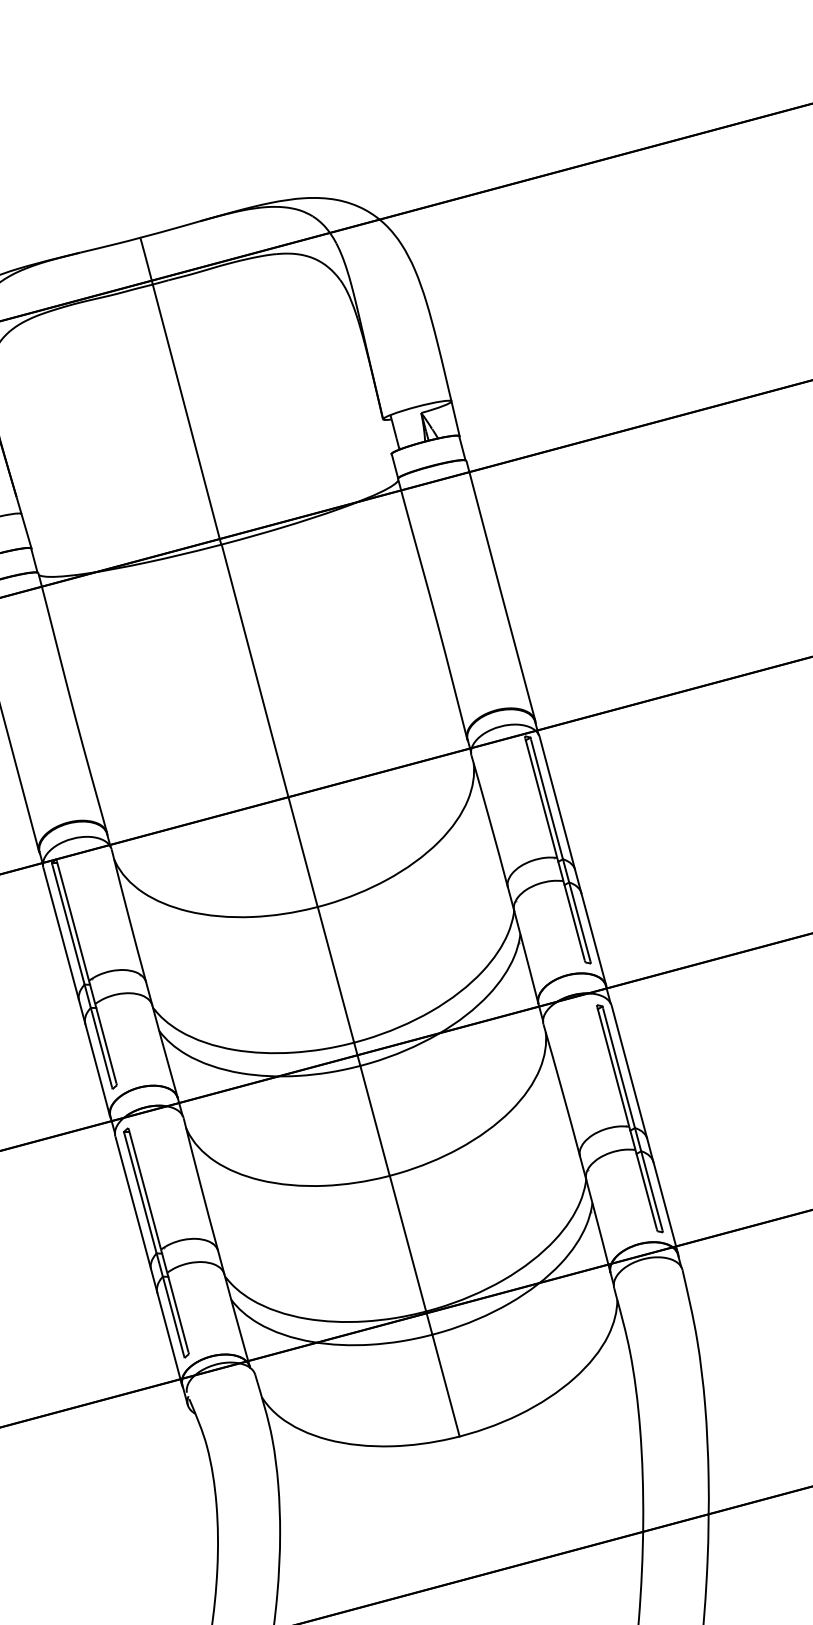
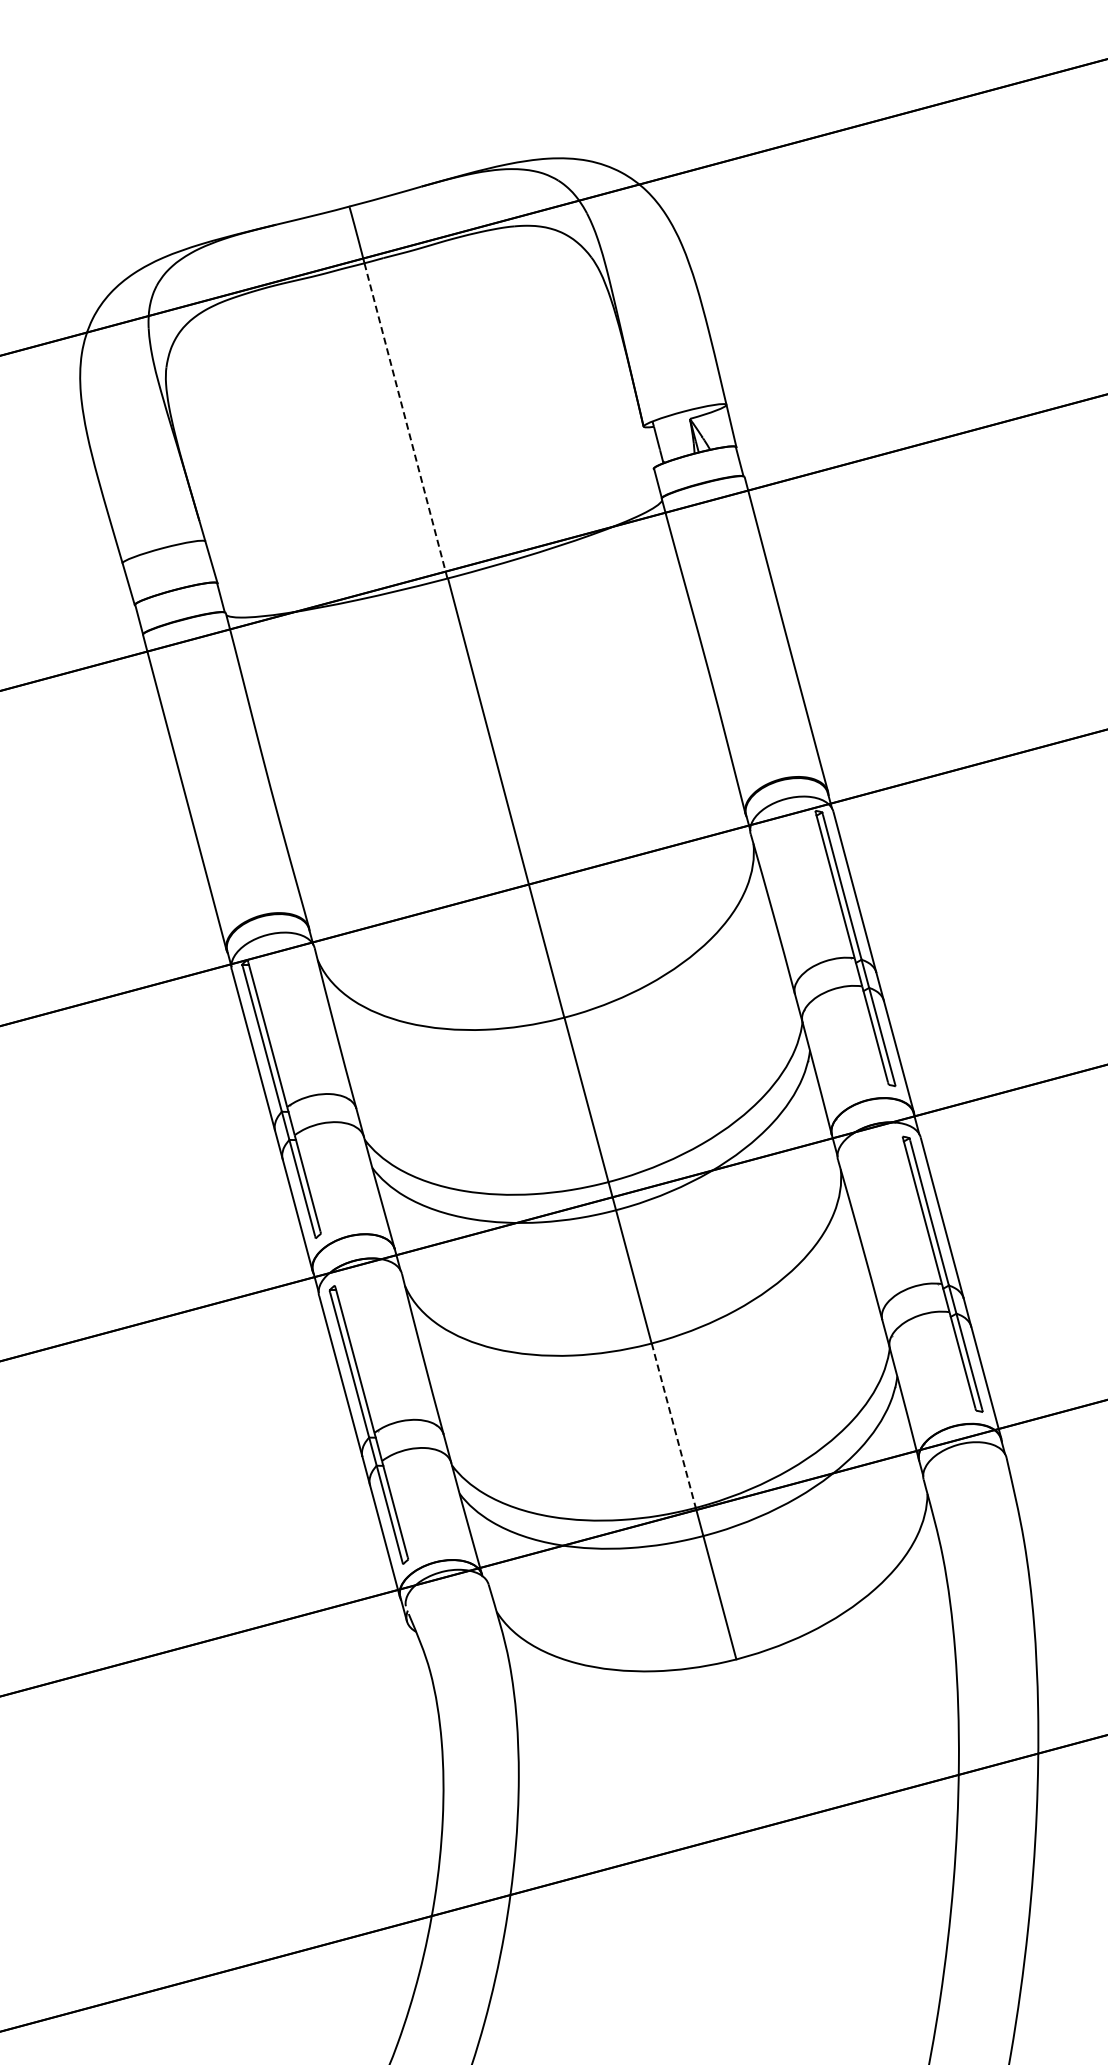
line: (187, 415) -> (406, 421), solid -> dashed
line: (407, 1244) -> (673, 1426), solid -> dashed

